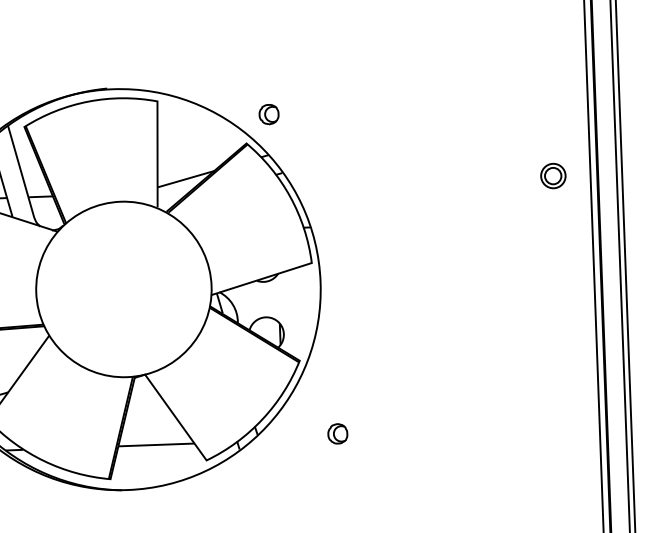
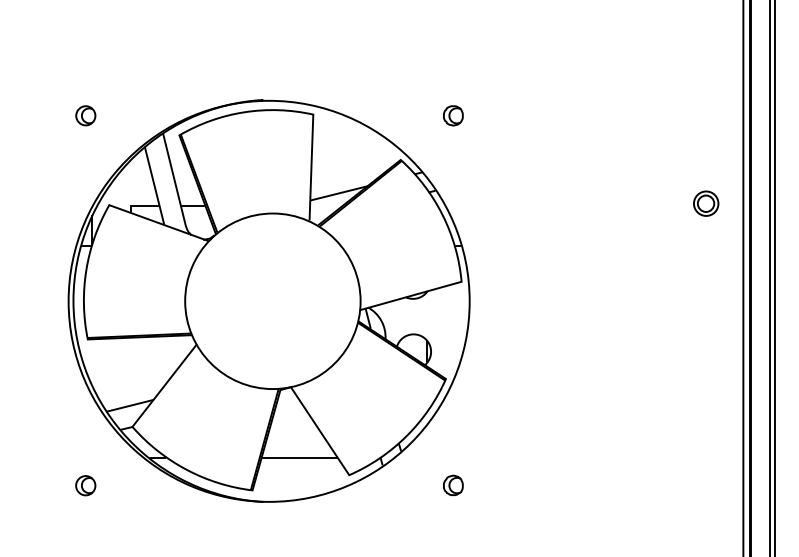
part: (269, 114) -> (453, 115), moved
part: (337, 432) -> (453, 484), moved

